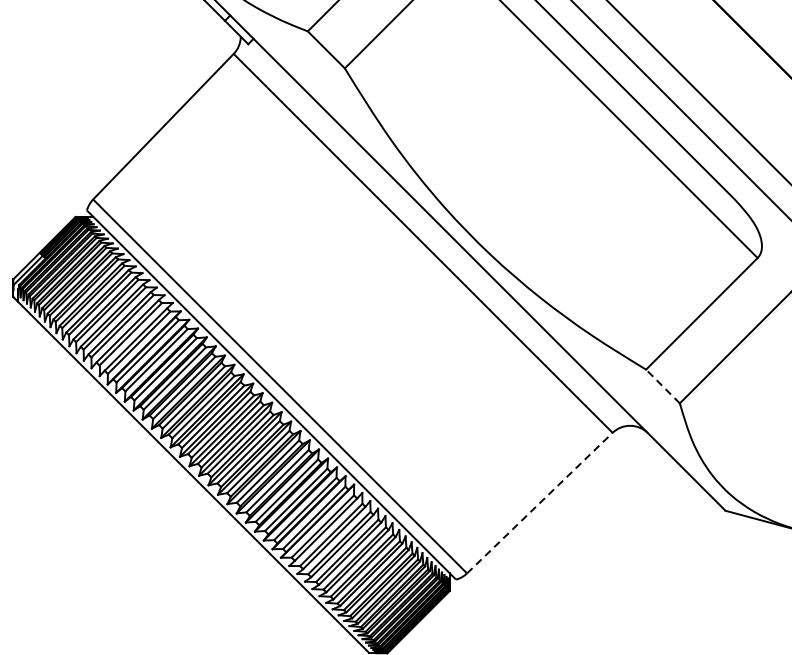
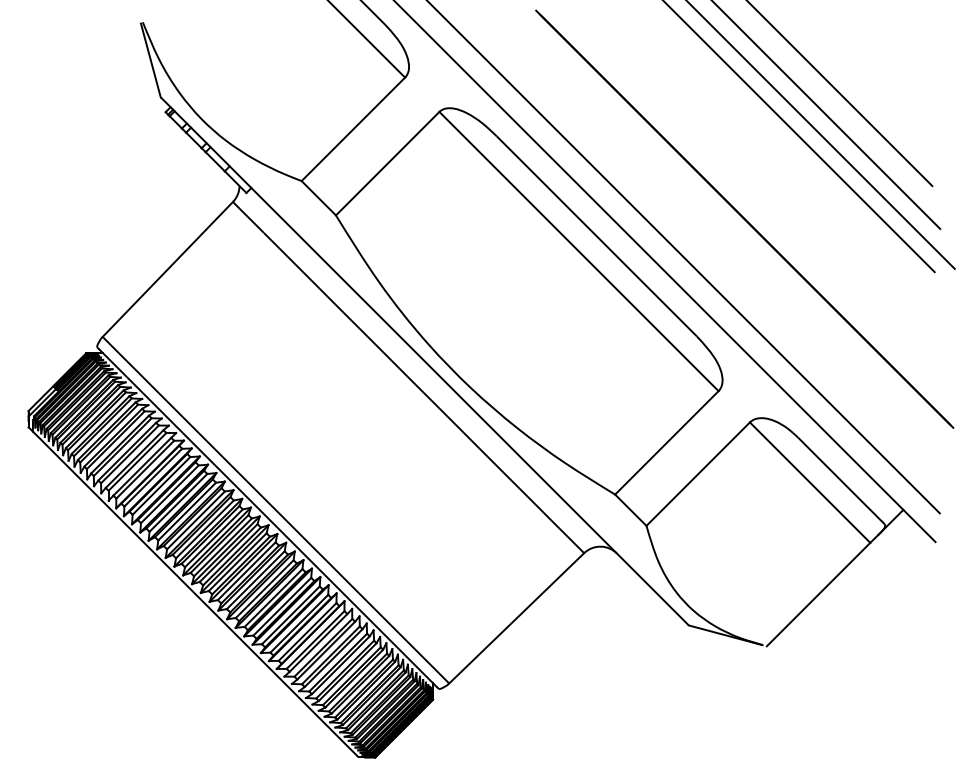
line: (662, 385) -> (630, 509), dashed -> solid
line: (539, 503) -> (516, 618), dashed -> solid

